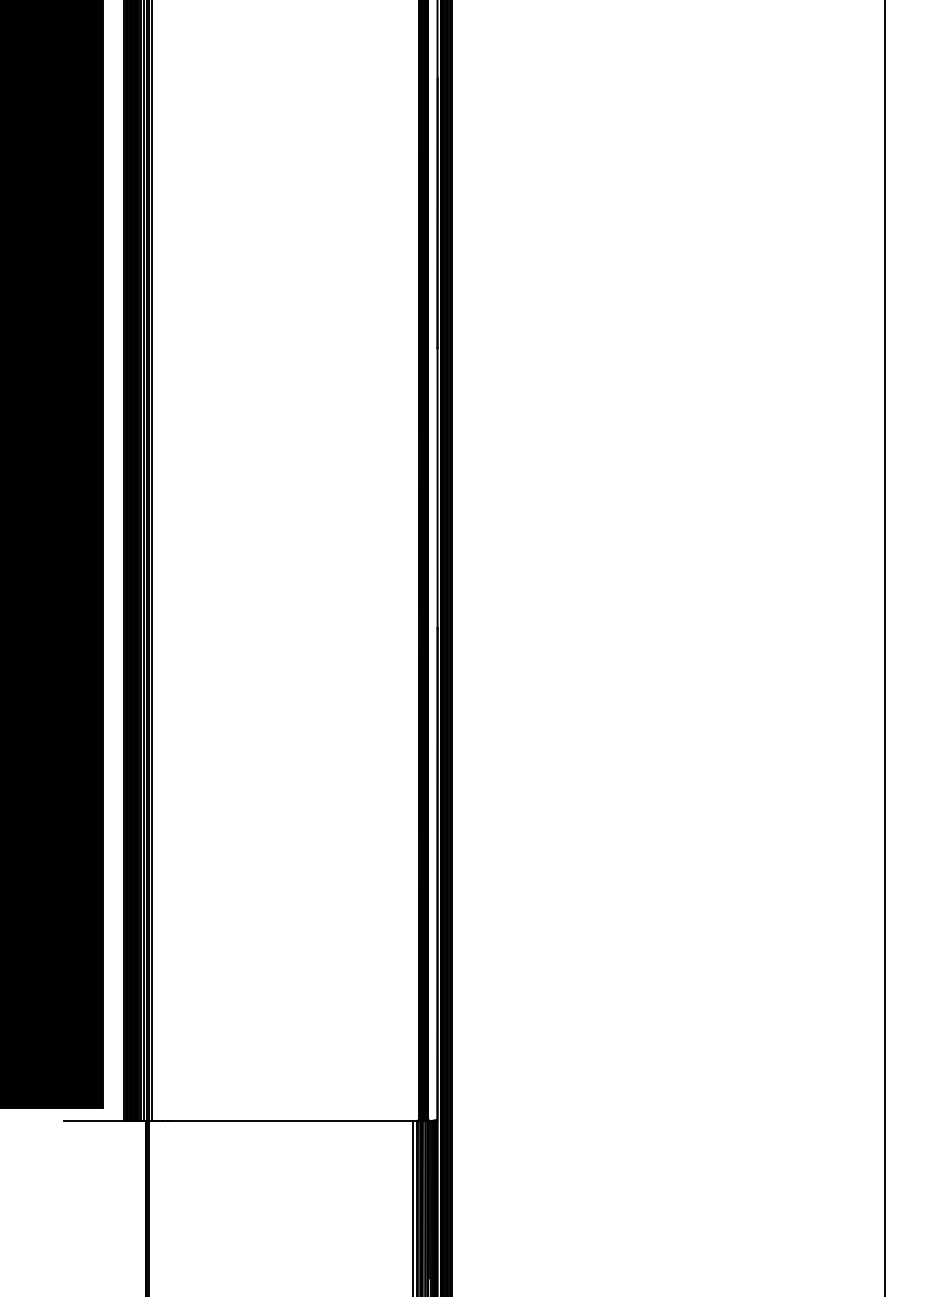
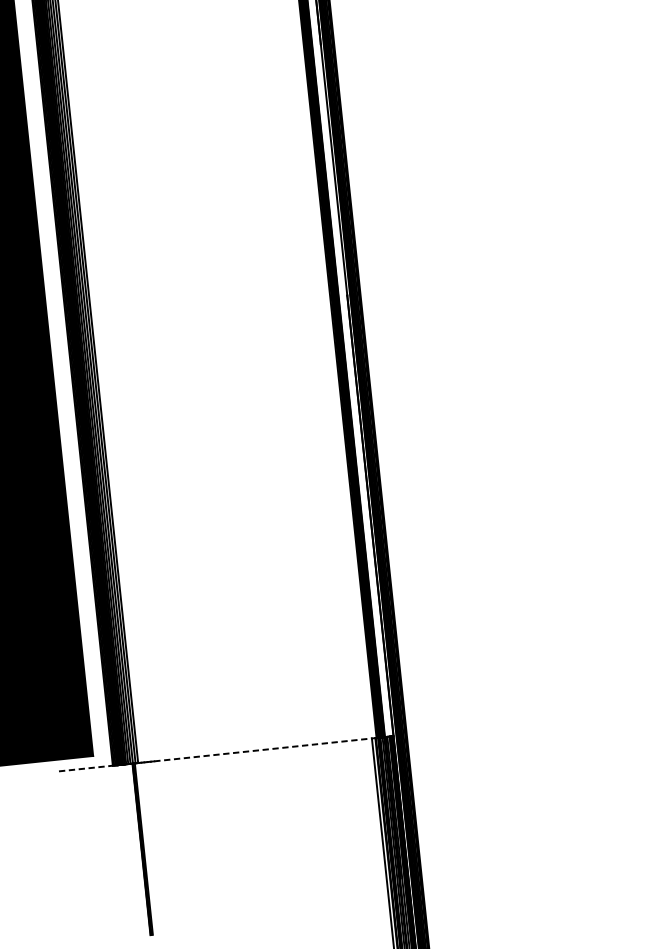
line: (94, 1120) -> (86, 768), solid -> dashed
line: (291, 1120) -> (262, 749), solid -> dashed

